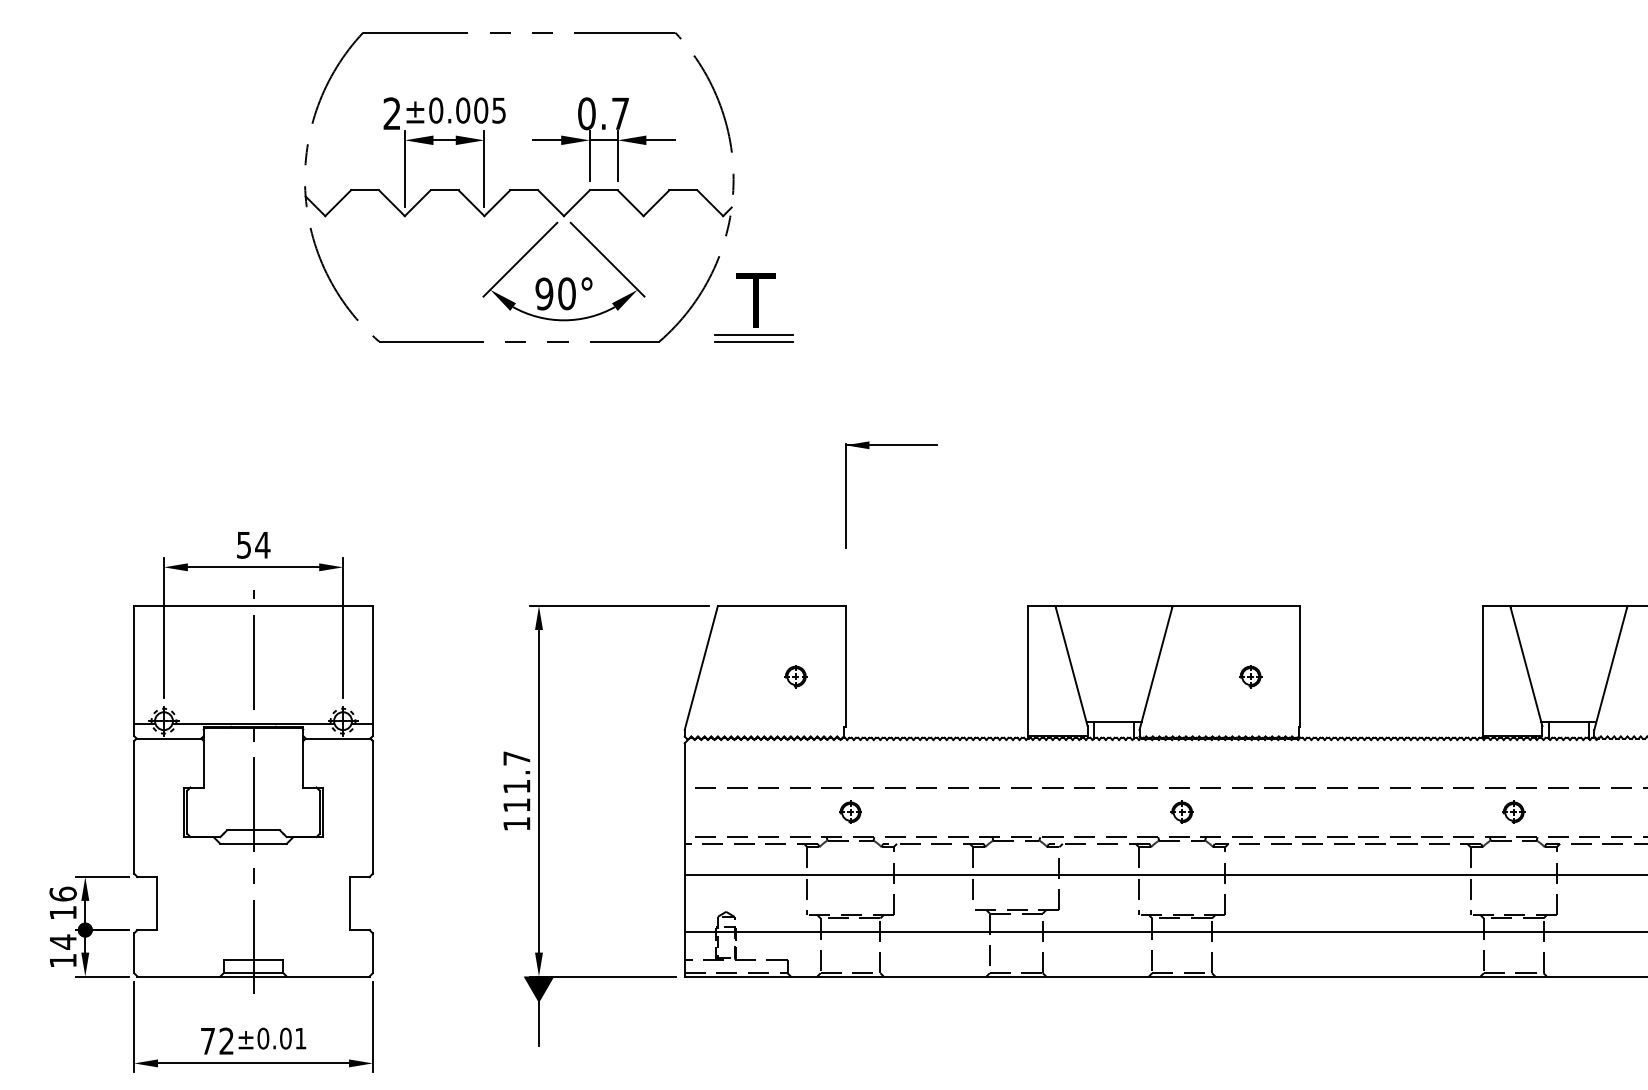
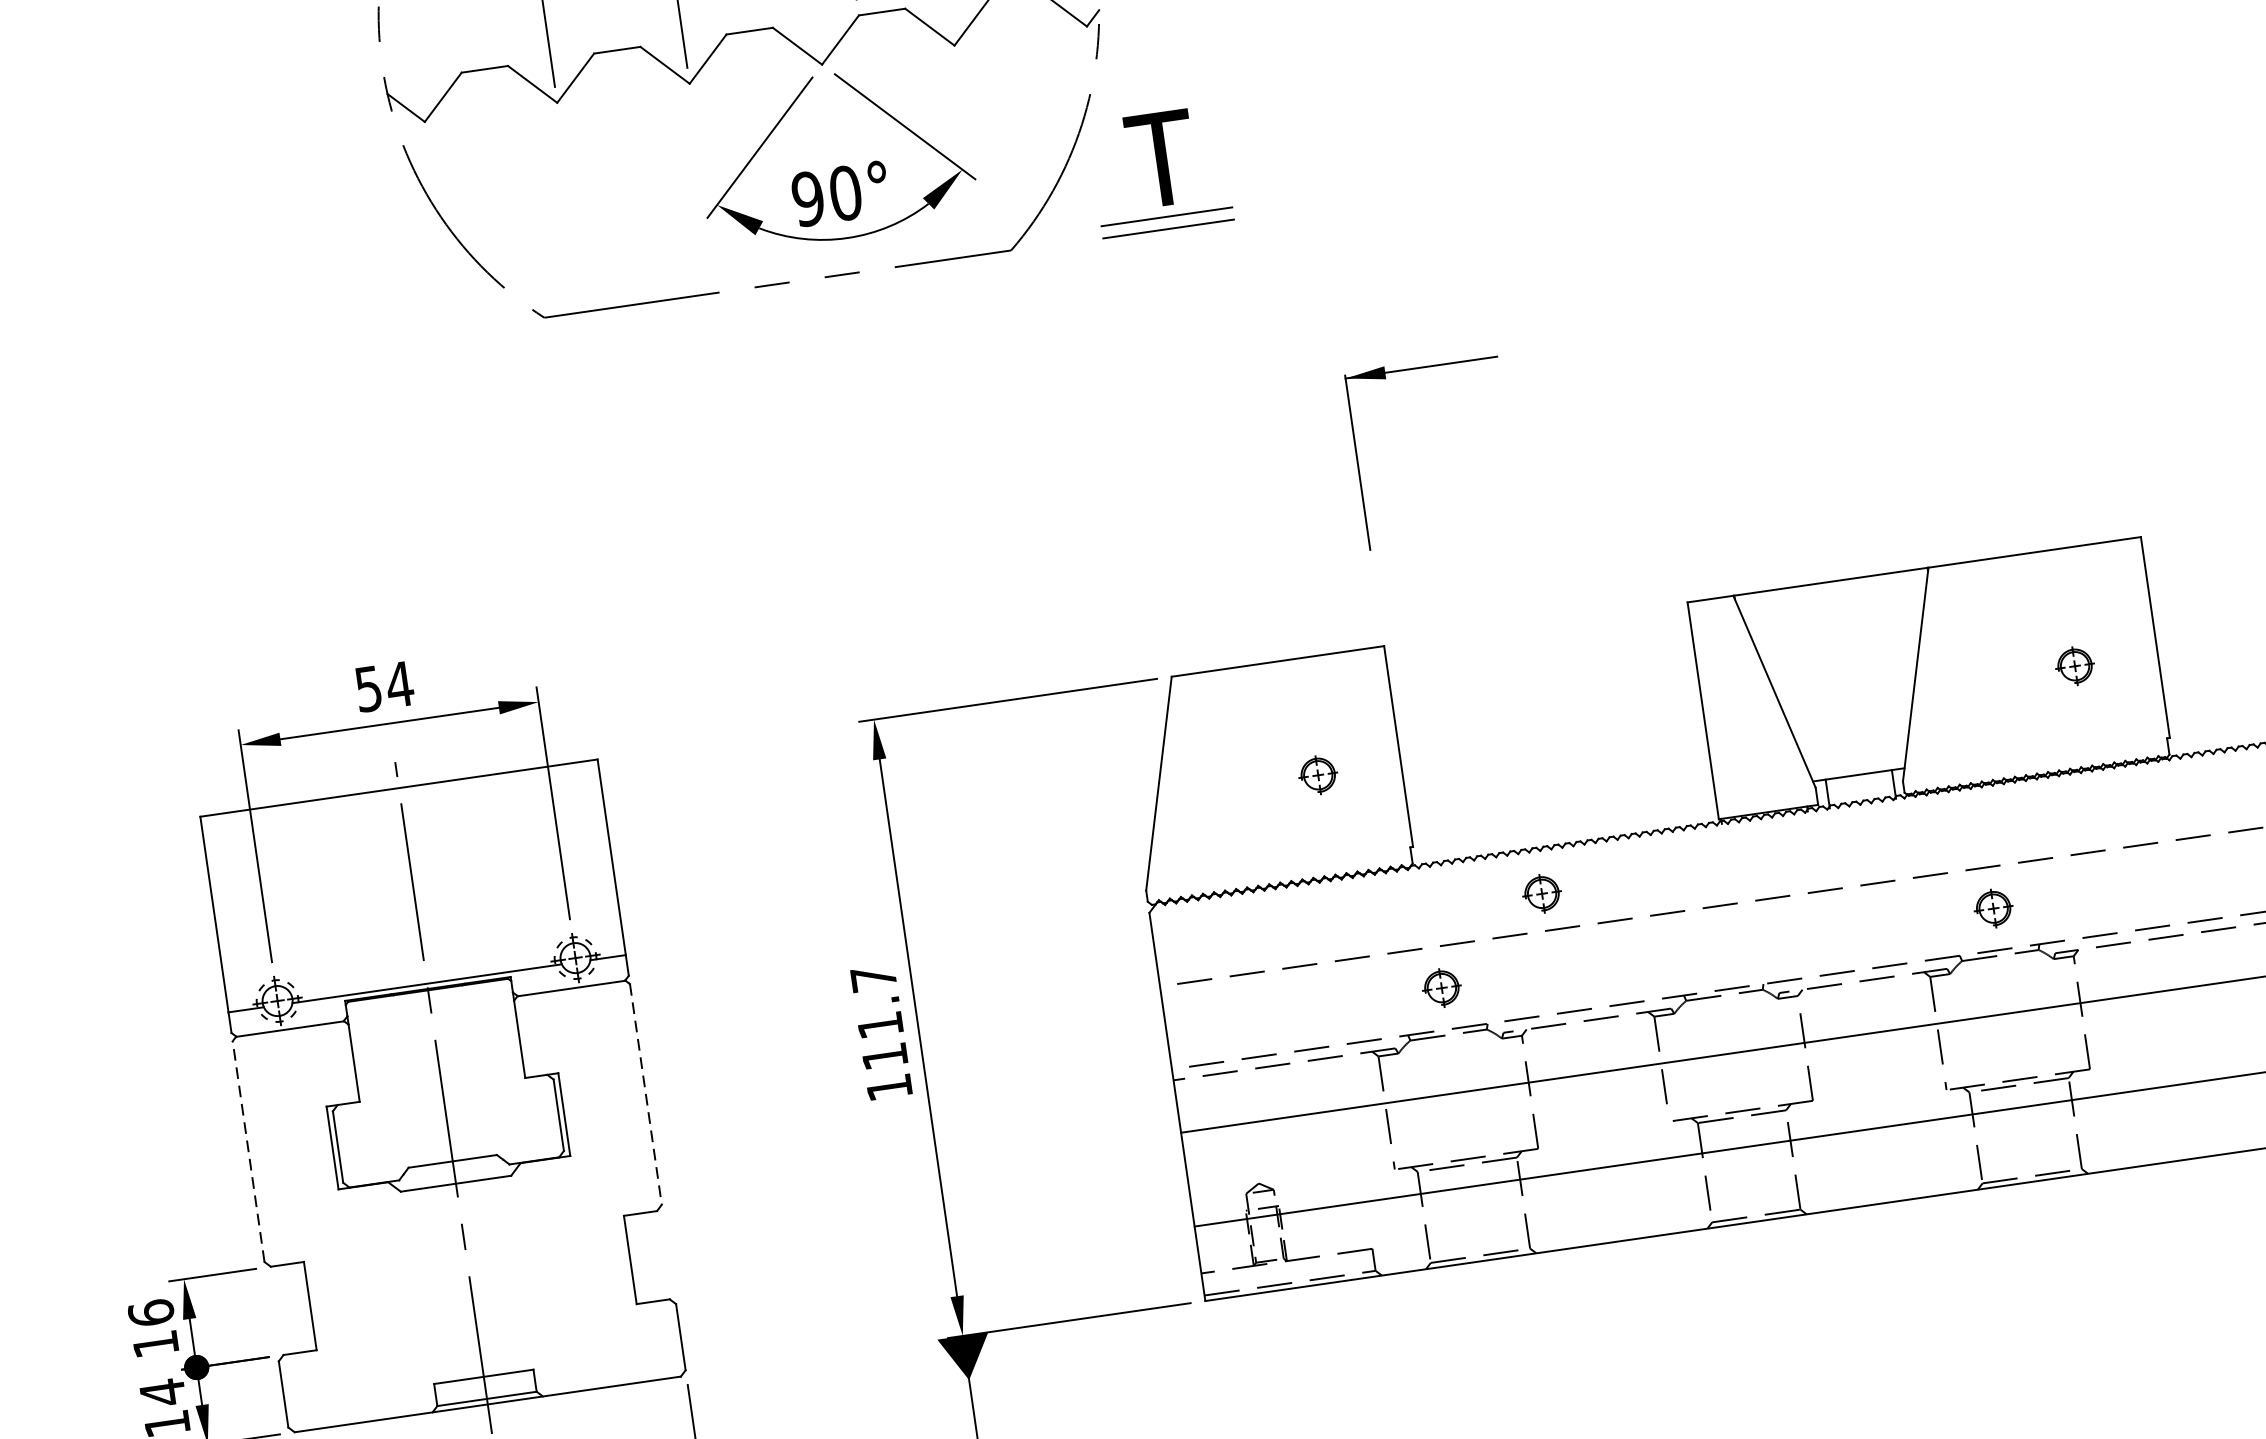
part: (917, 764) -> (1541, 892), added
line: (134, 806) -> (248, 1150), solid -> dashed
line: (372, 807) -> (645, 1094), solid -> dashed

